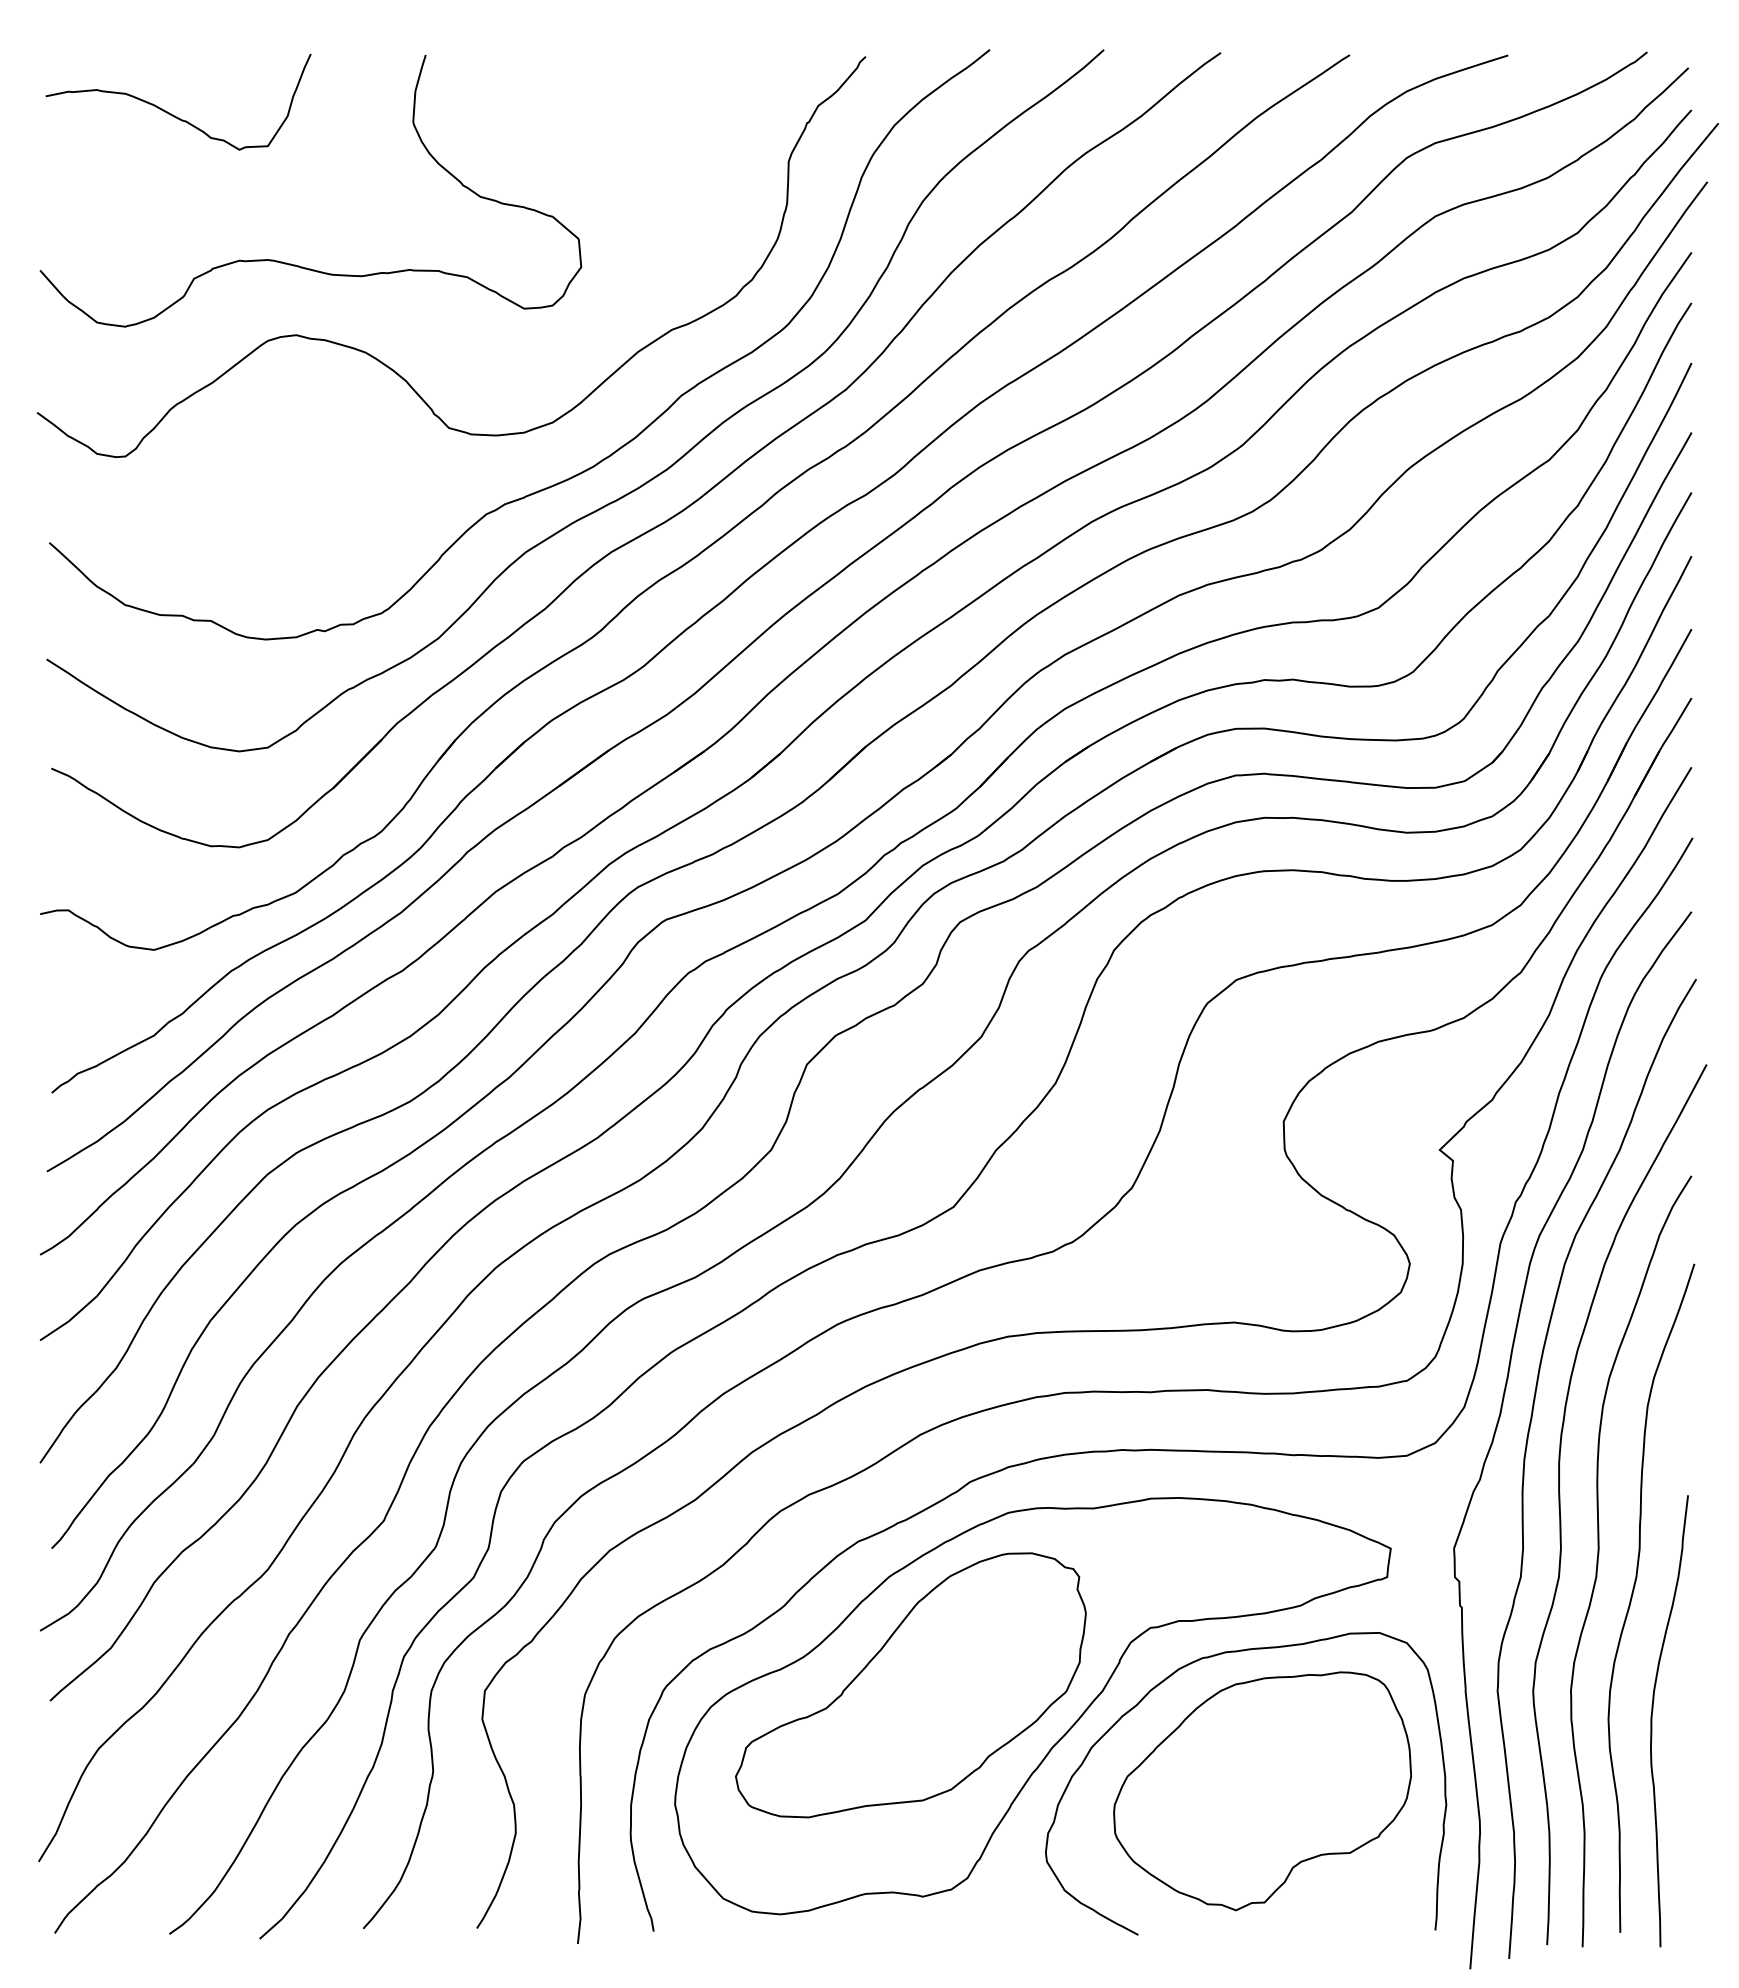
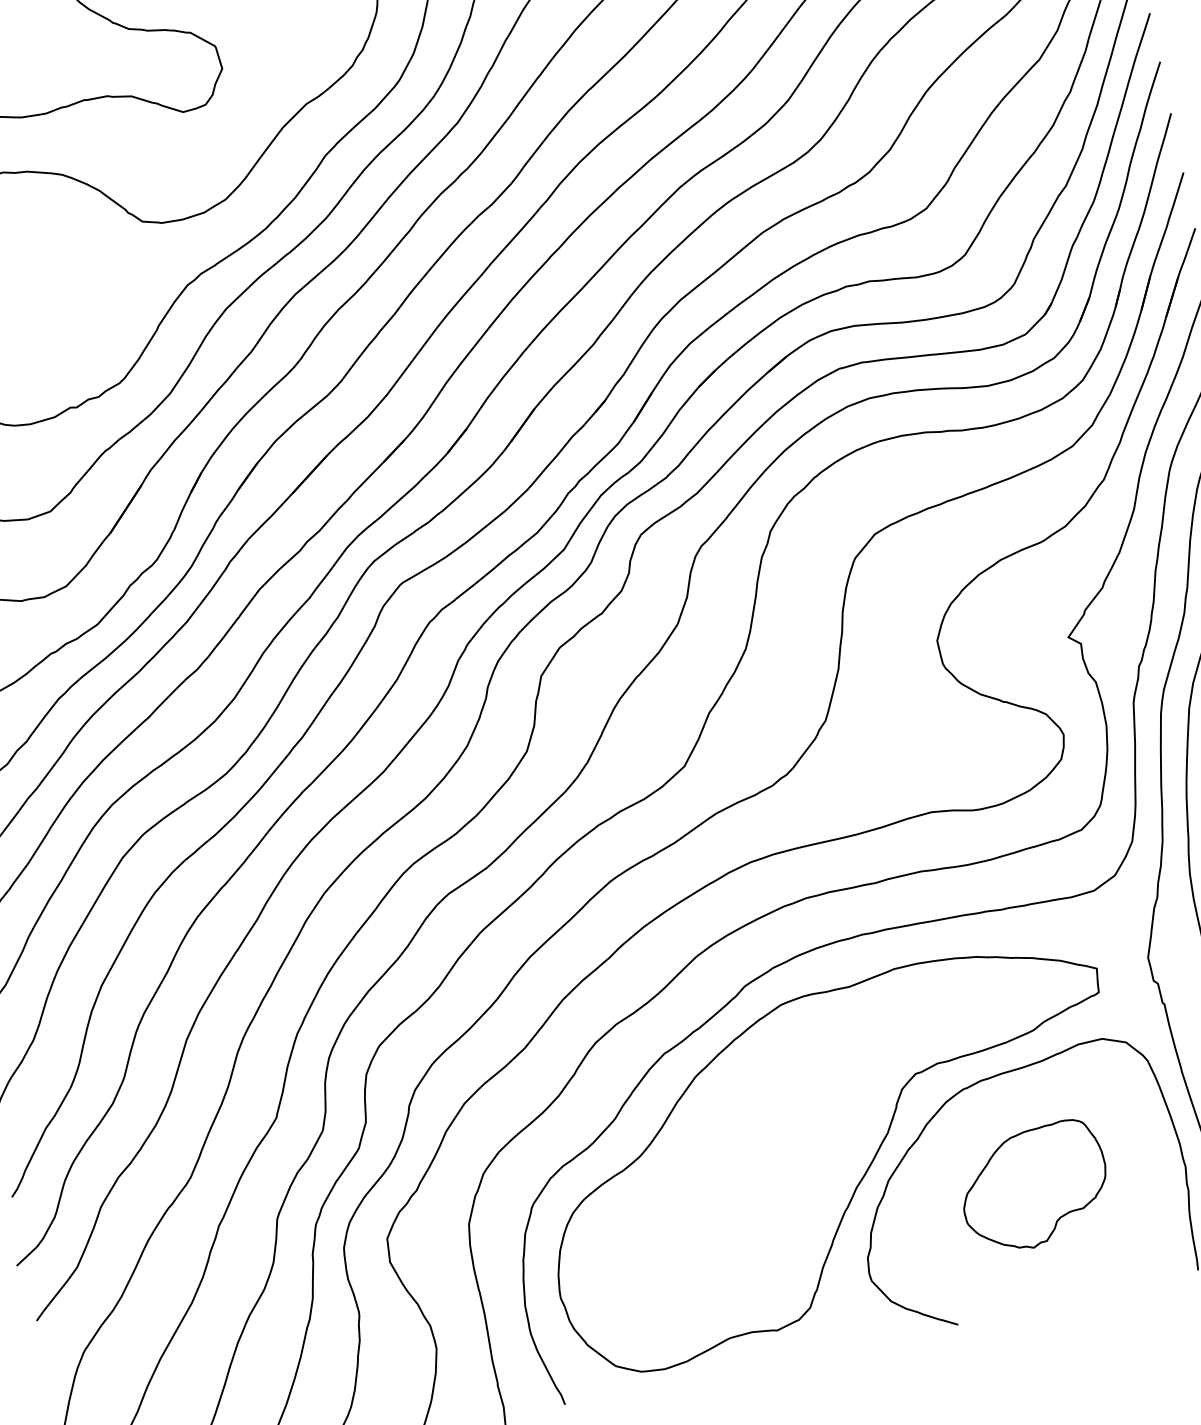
part: (910, 1685) -> (731, 1161), removed
part: (1262, 1791) -> (1034, 1187), size x0.6

